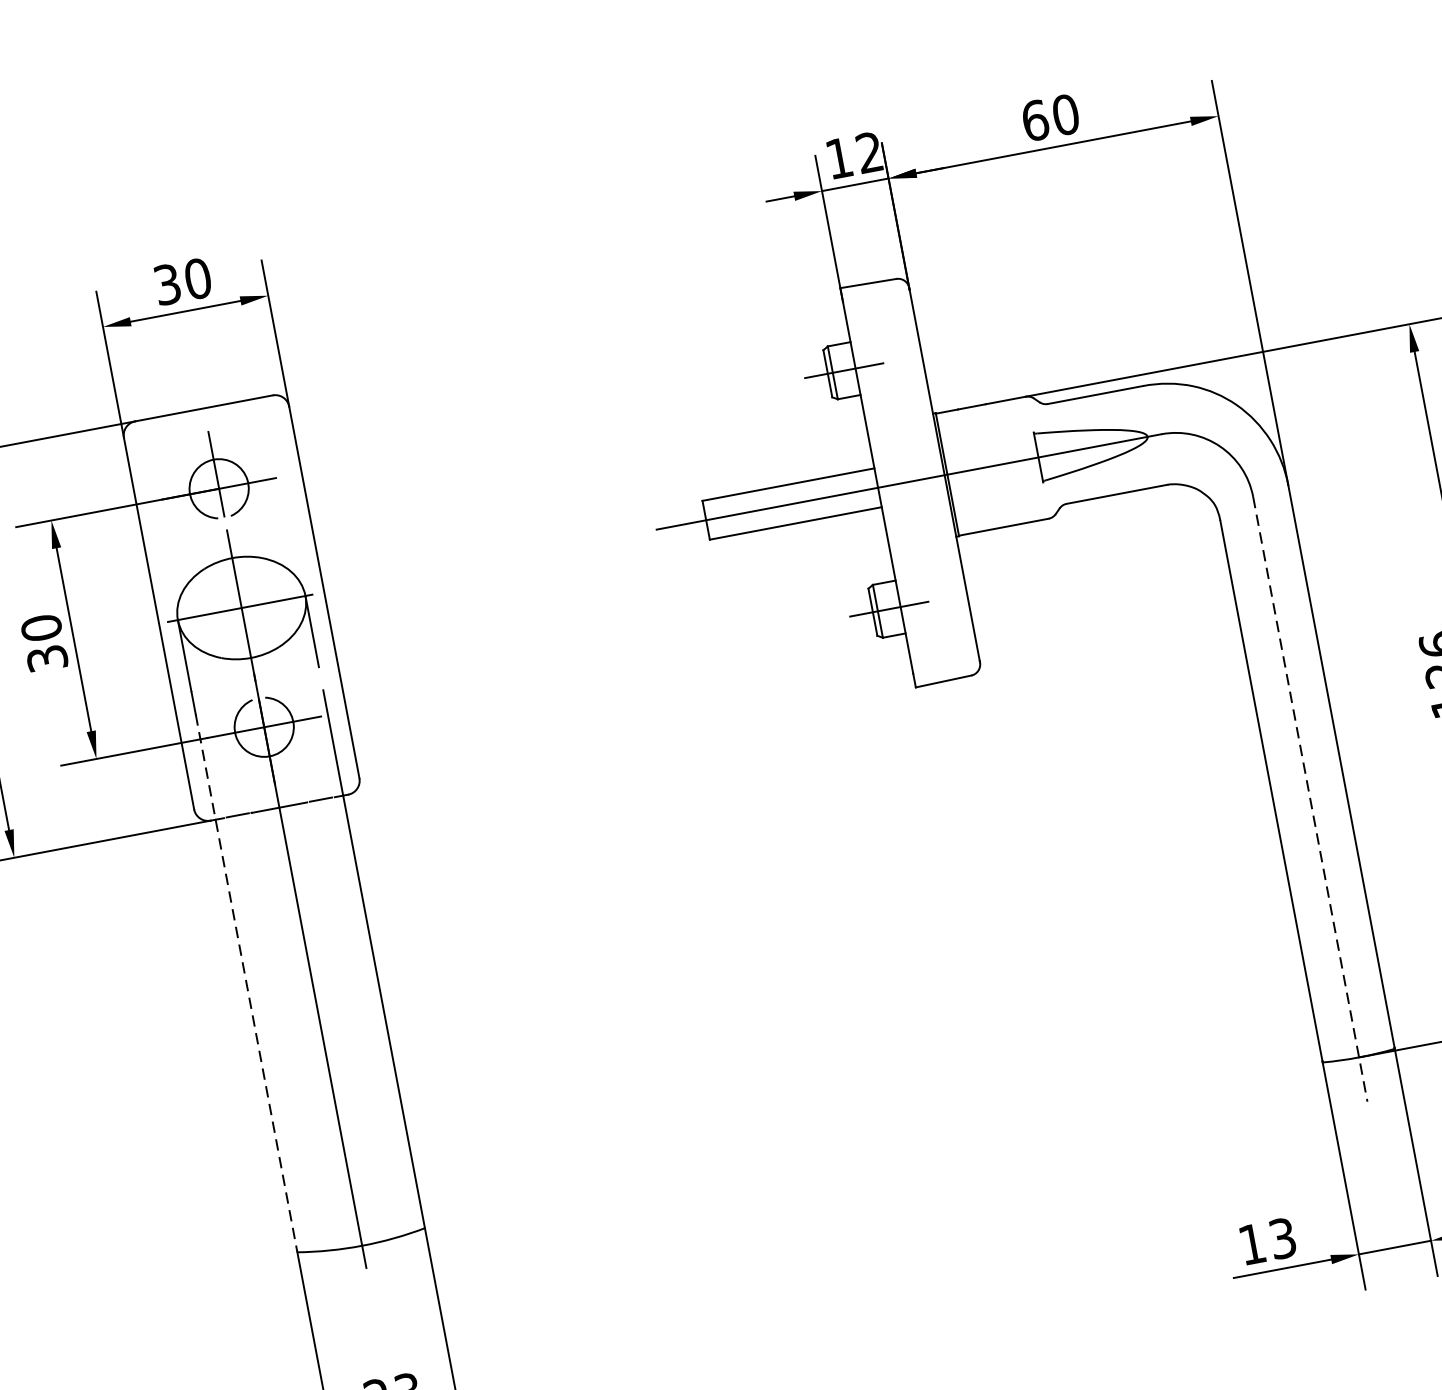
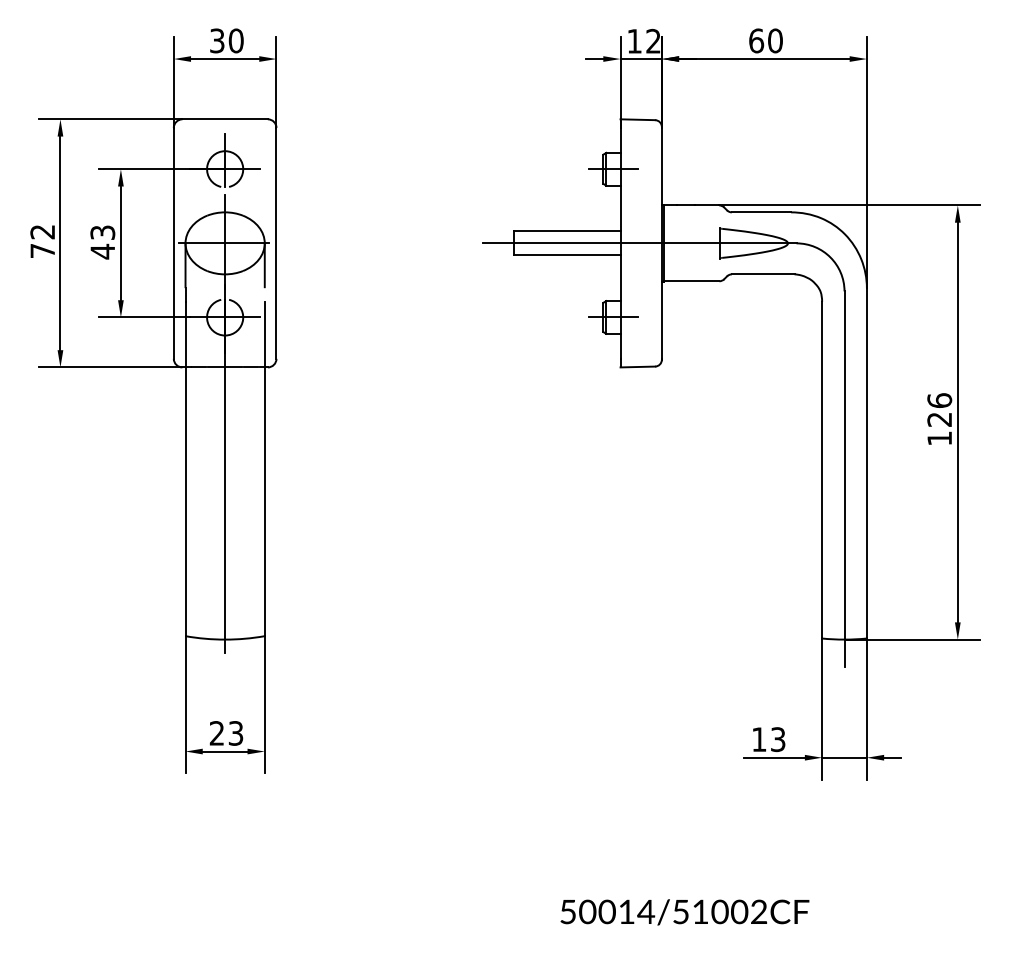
text: (44, 643) -> (102, 242), 30 -> 43
line: (1310, 799) -> (844, 479), dashed -> solid
line: (246, 984) -> (185, 469), dashed -> solid

